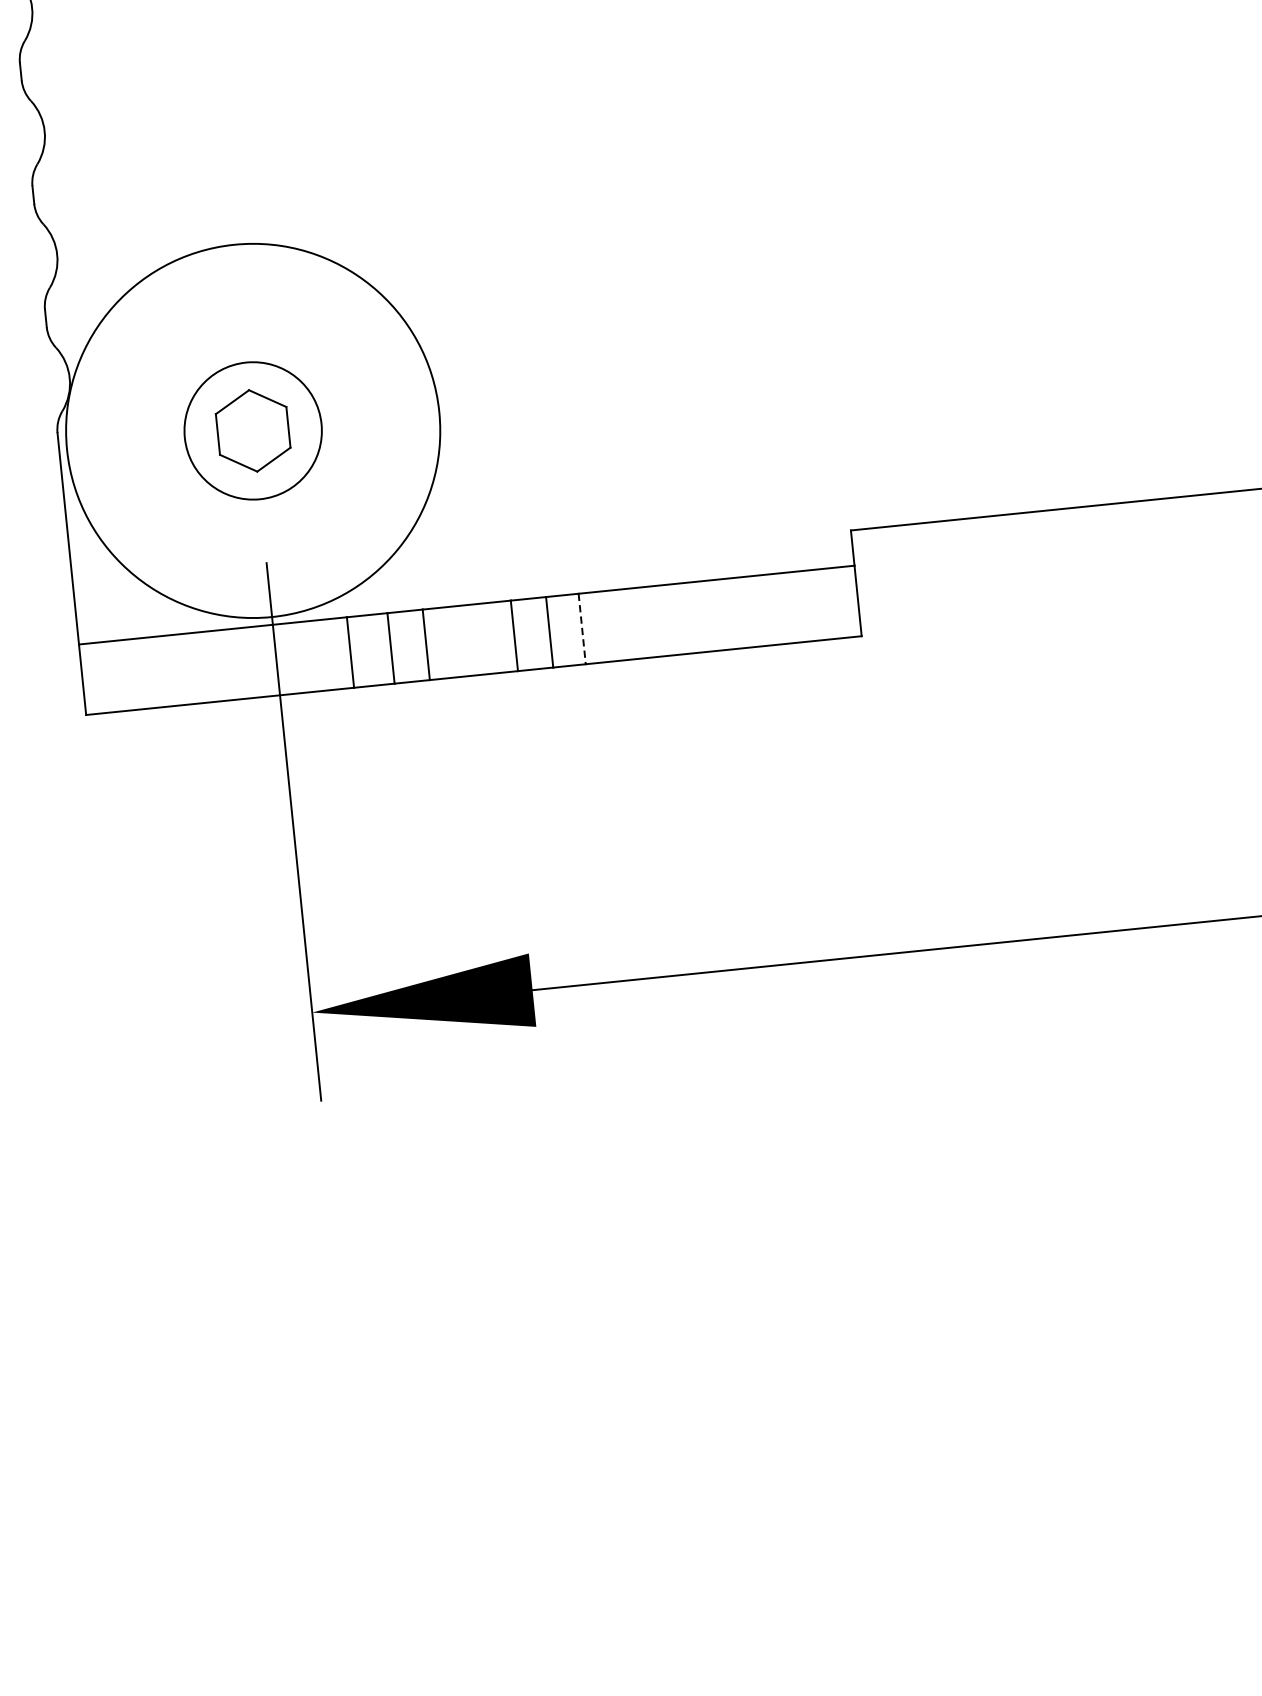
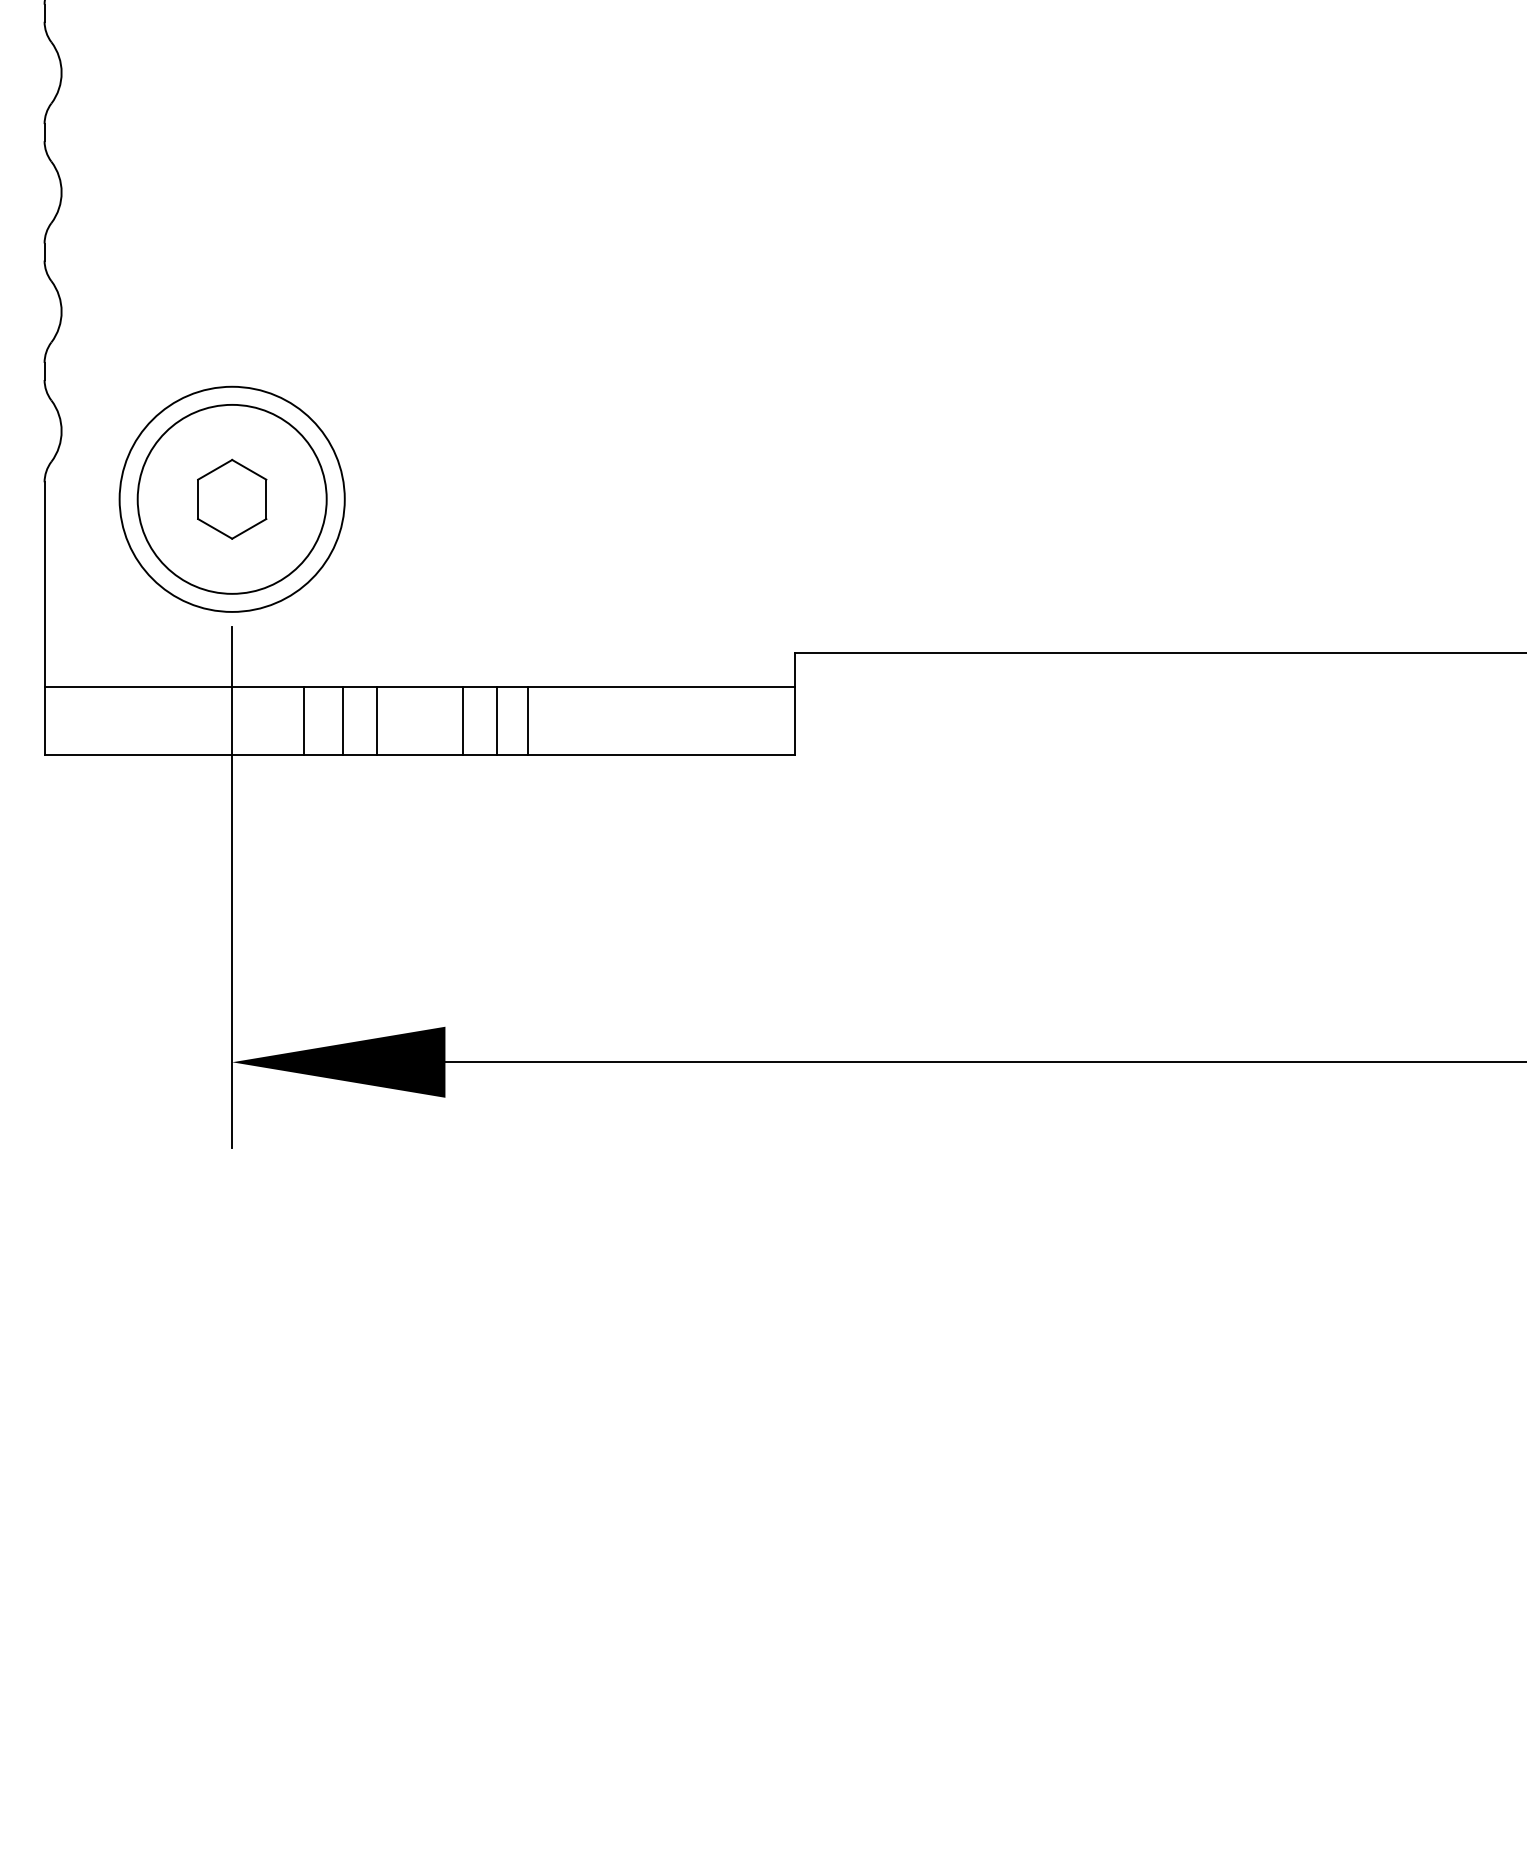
circle: (252, 430) -> (231, 498), size x0.62
circle: (252, 430) -> (231, 498), size x1.43
line: (582, 629) -> (528, 721), dashed -> solid

